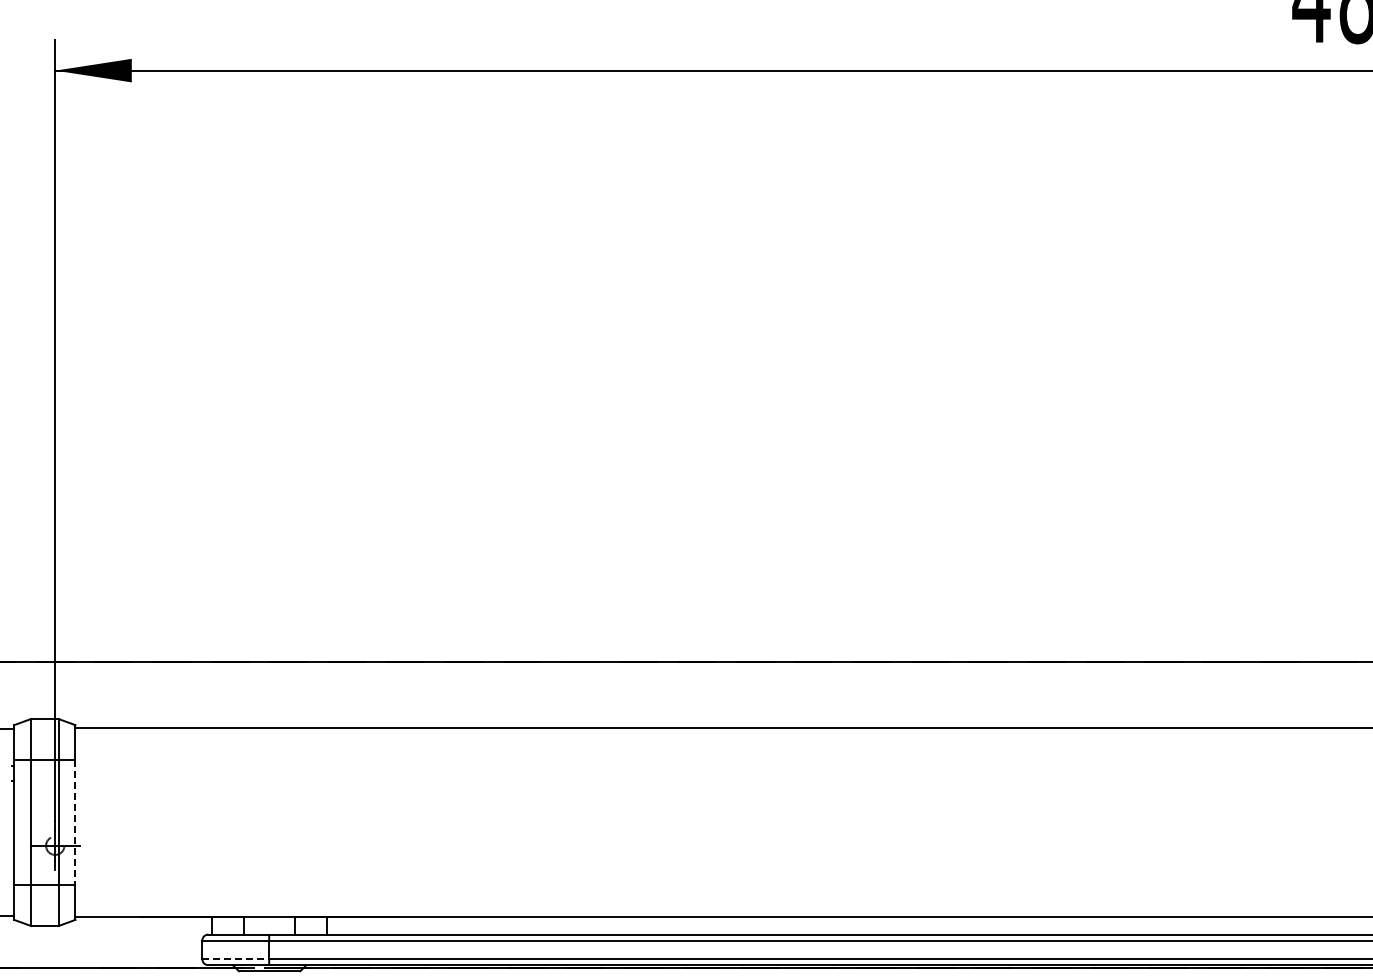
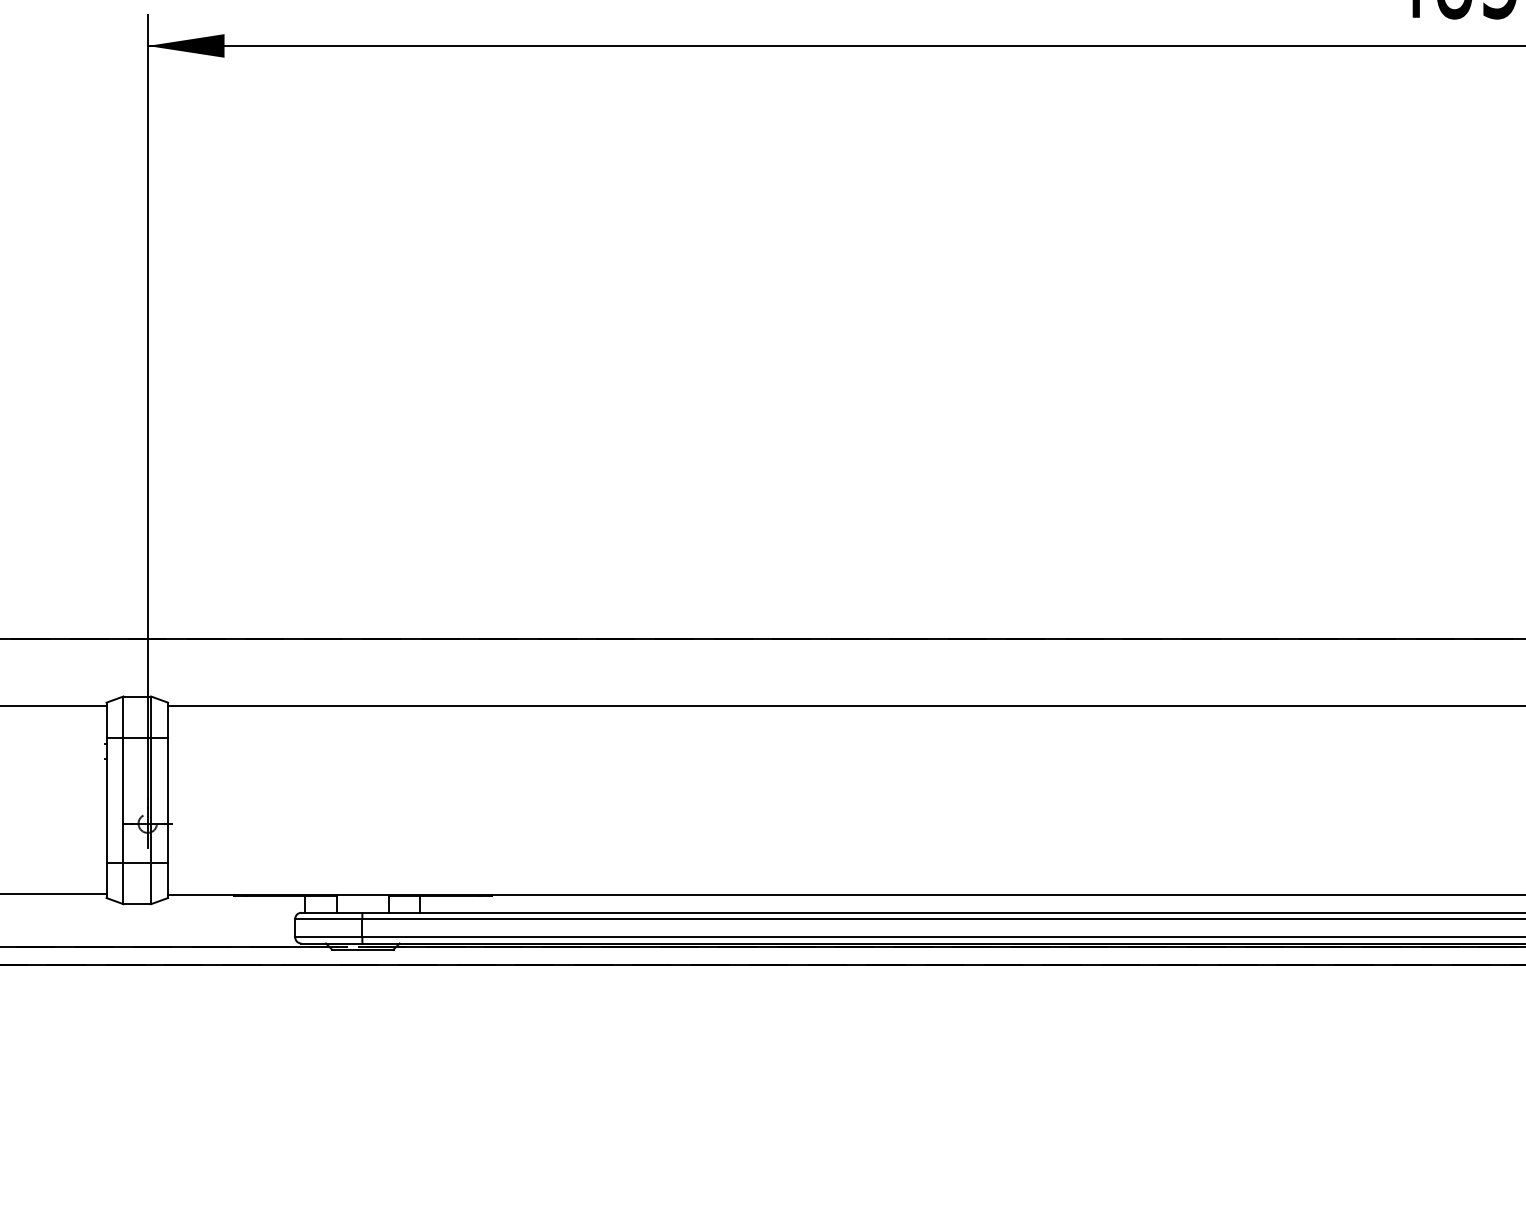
line: (75, 822) -> (168, 800), dashed -> solid
line: (235, 959) -> (328, 937), dashed -> solid

